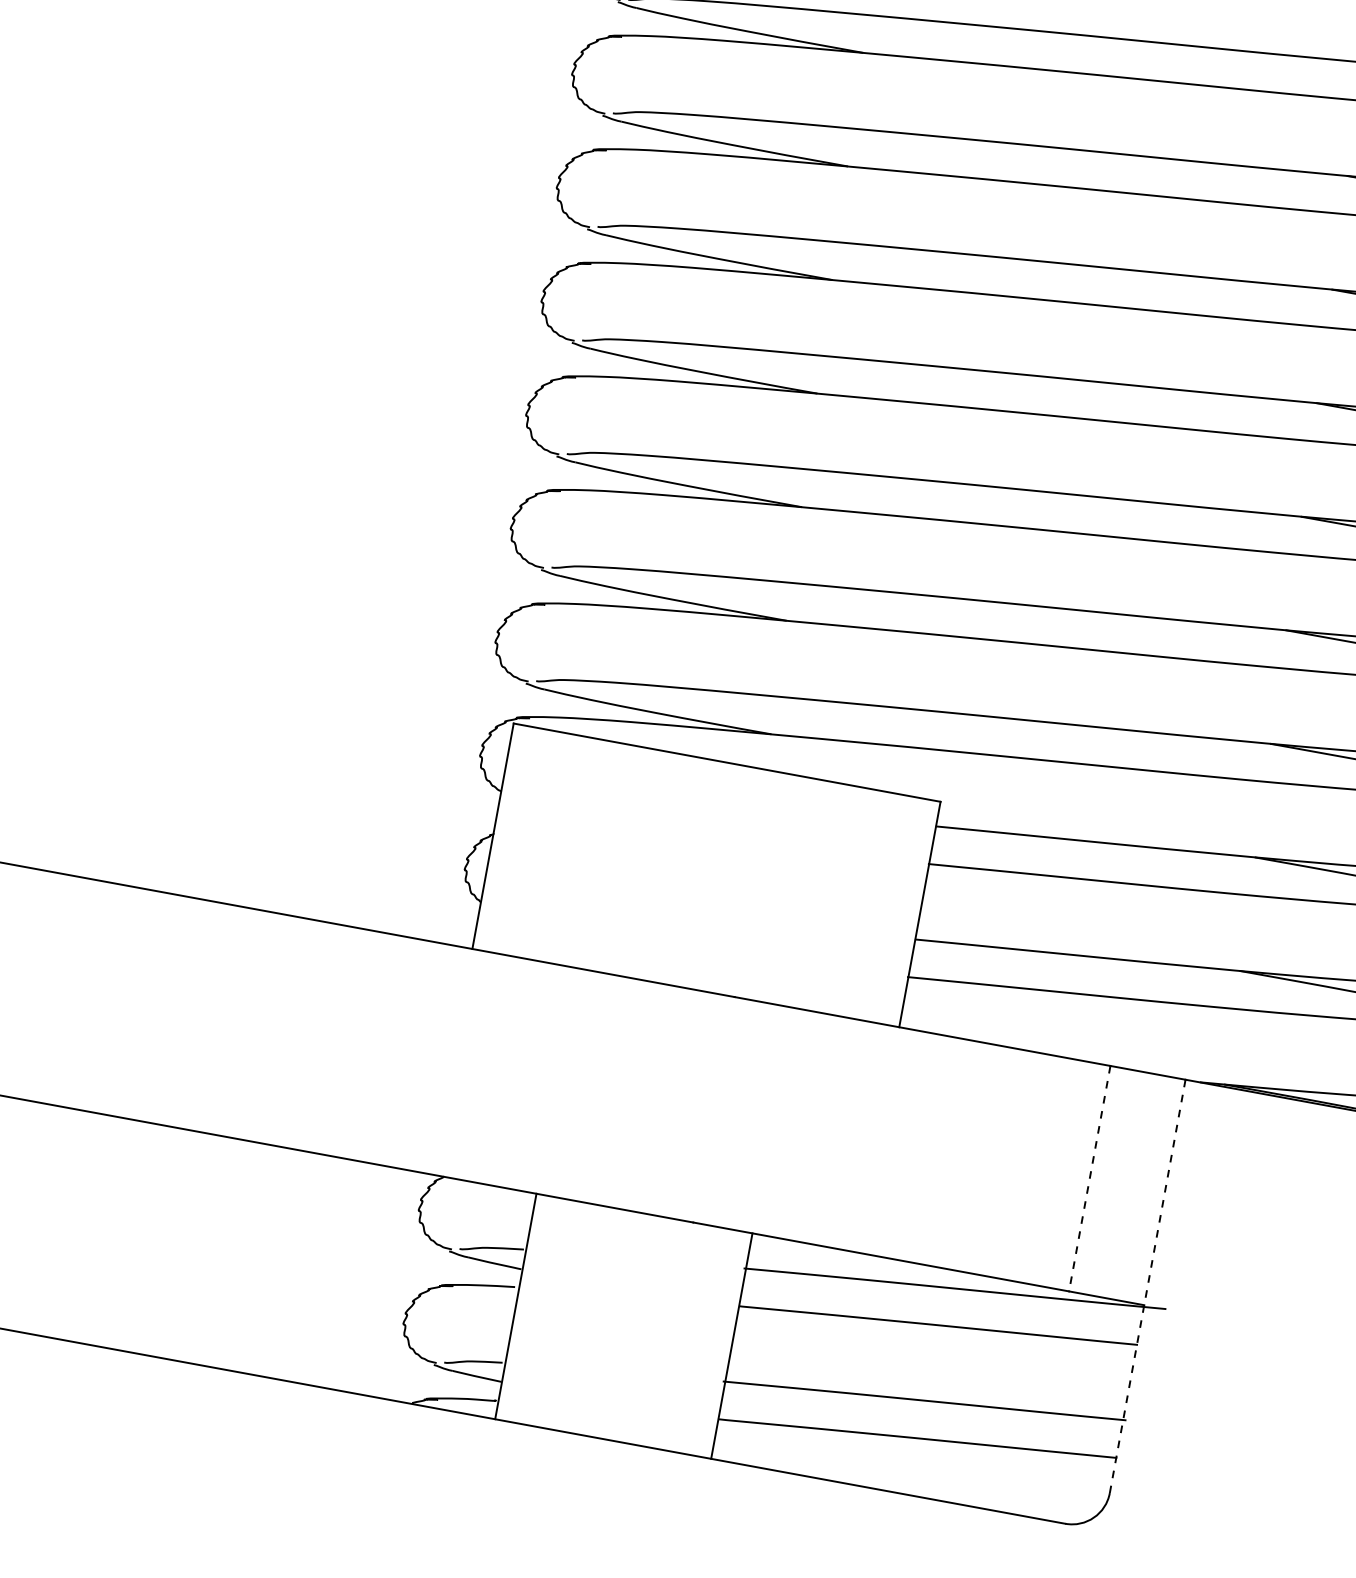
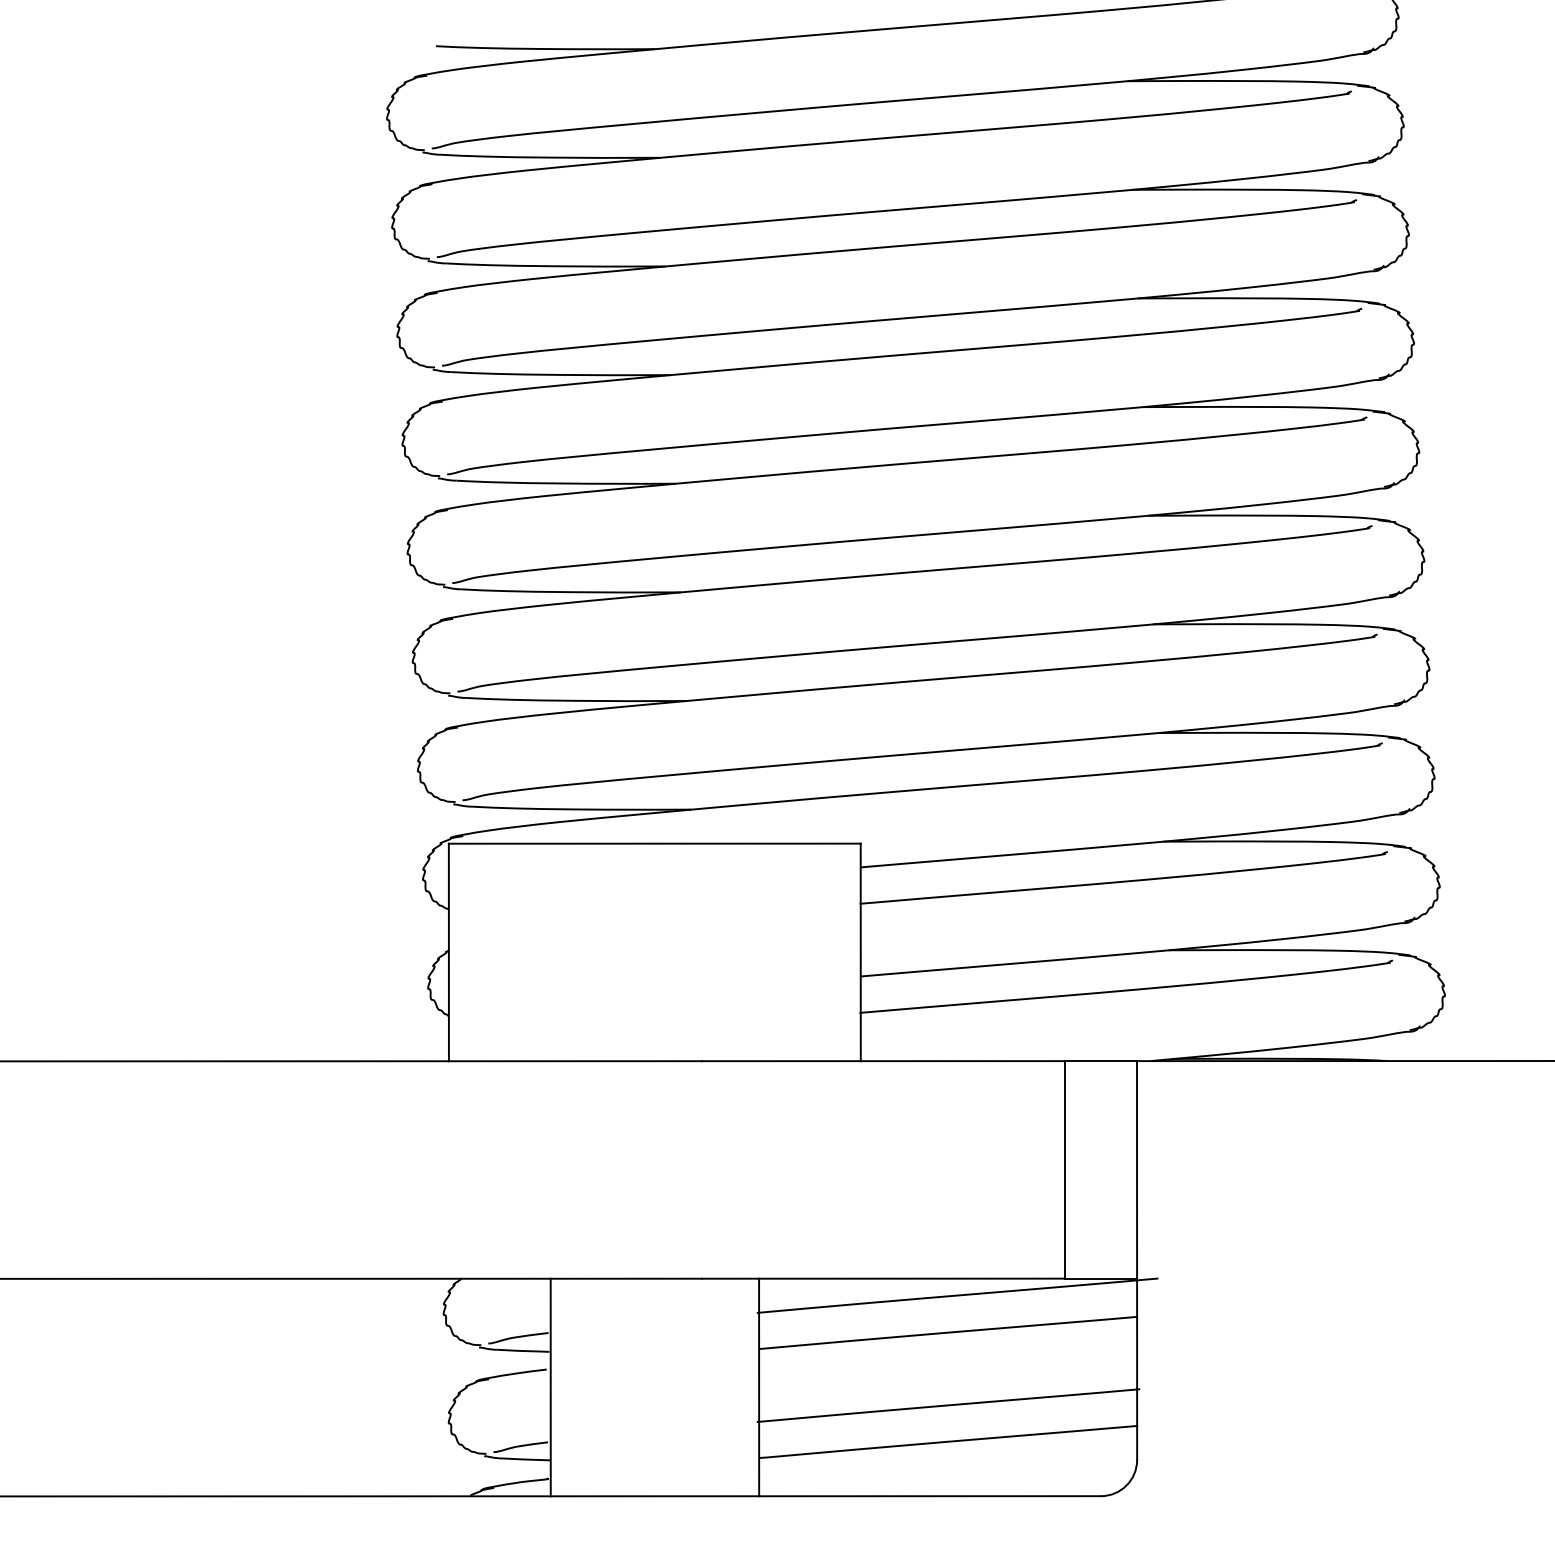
line: (1089, 1178) -> (1064, 1169), dashed -> solid
line: (1147, 1287) -> (1137, 1261), dashed -> solid

